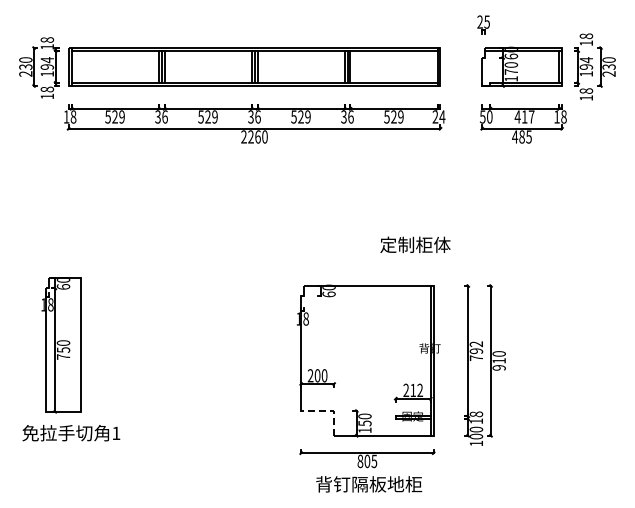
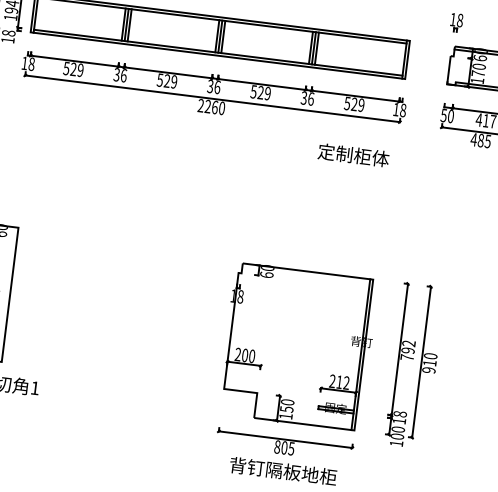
text: (483, 21) -> (456, 19), 25 -> 18
text: (438, 116) -> (399, 109), 24 -> 18
text: (415, 244) -> (353, 154), moved
line: (330, 411) -> (253, 393), dashed -> solid

